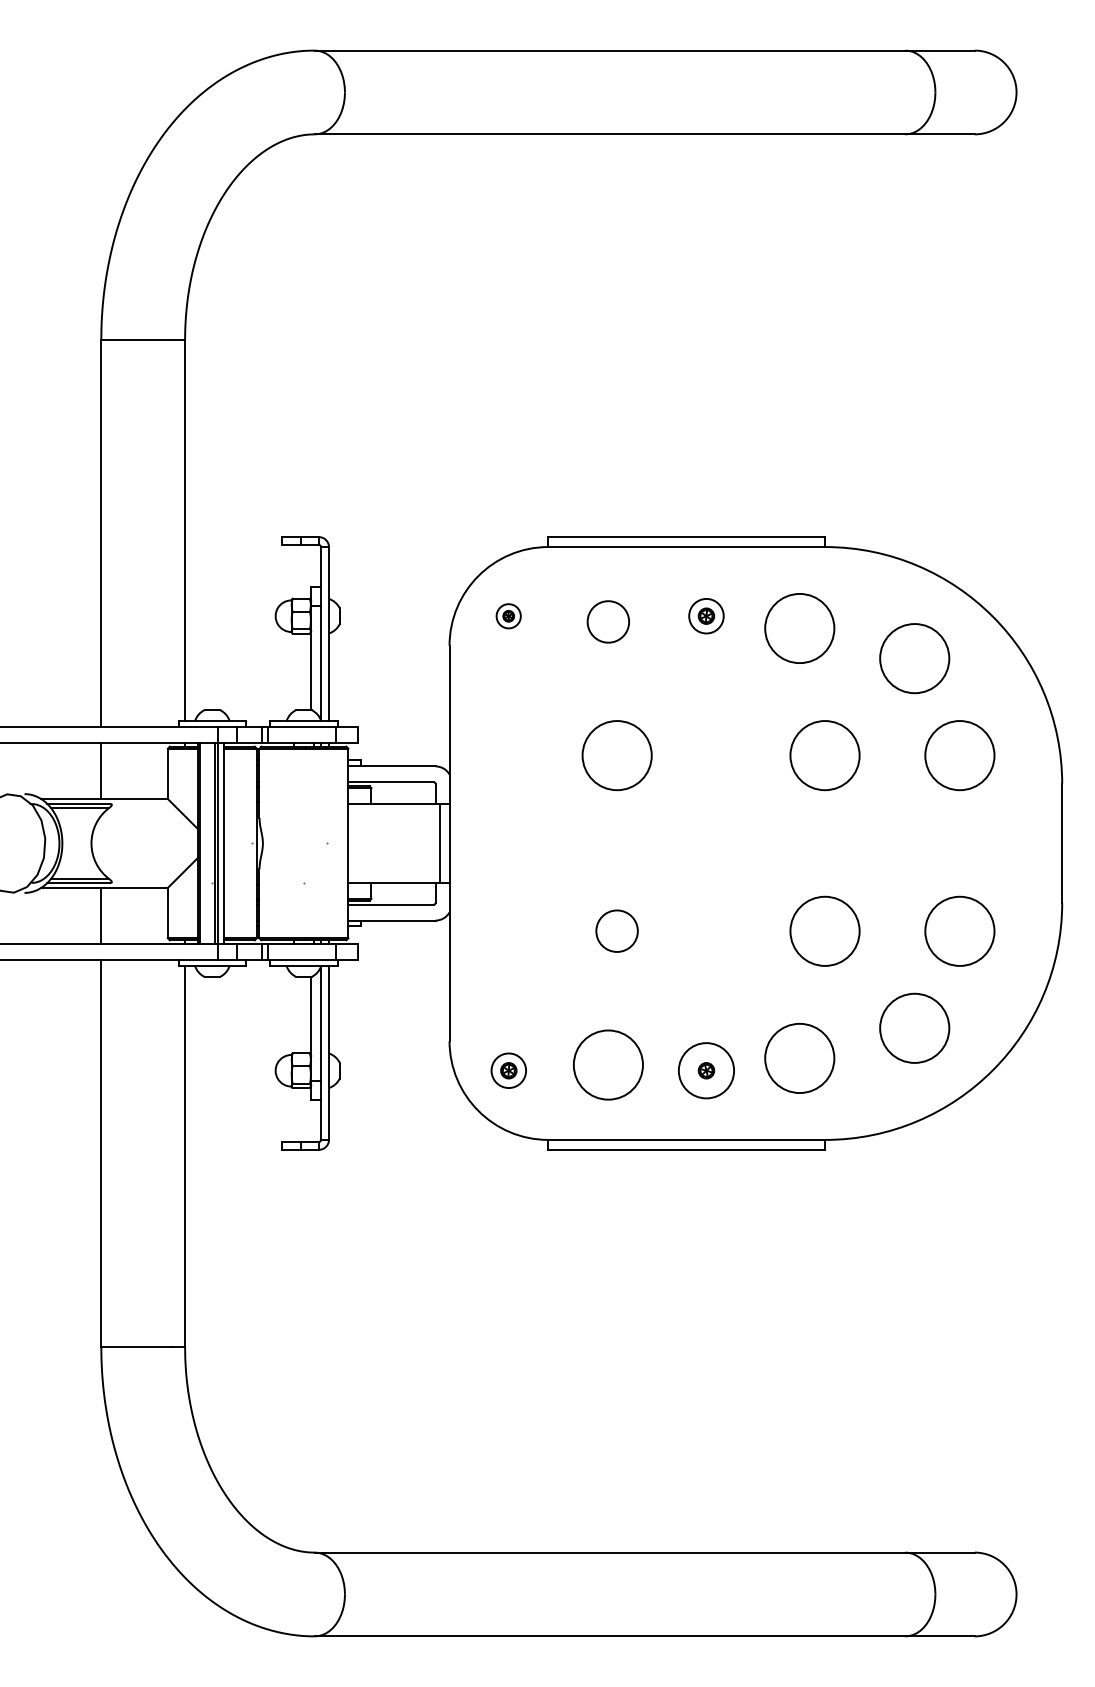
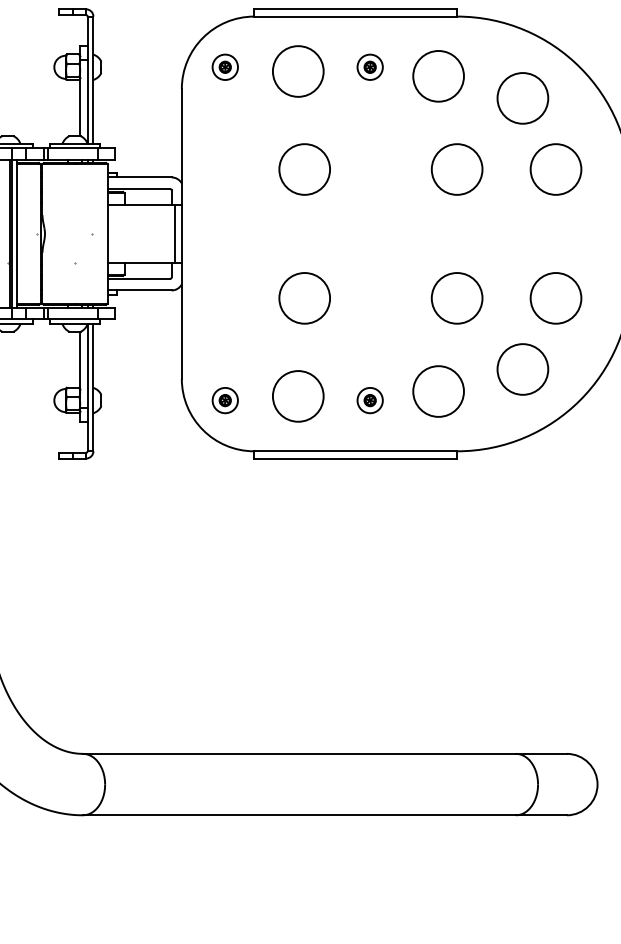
part: (508, 616) -> (225, 67), size x1.43
circle: (607, 621) -> (297, 71), size x1.67
circle: (616, 930) -> (304, 297), size x1.67
circle: (706, 1070) -> (370, 400), size x0.62

